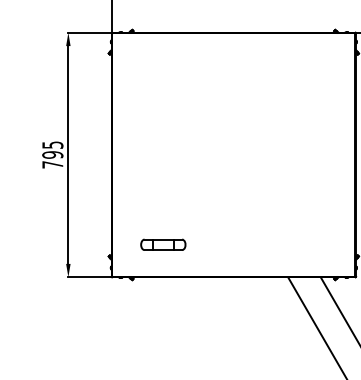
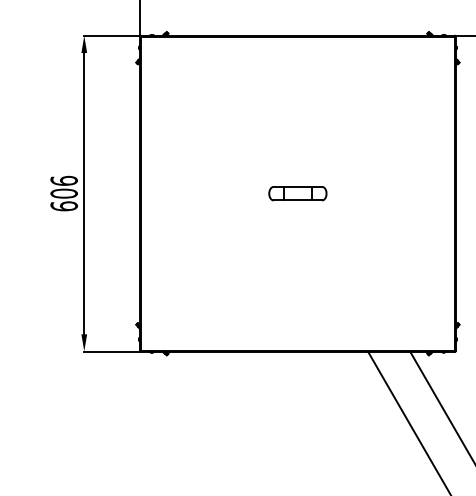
text: (52, 154) -> (63, 193), 795 -> 606
part: (163, 244) -> (297, 193), moved

